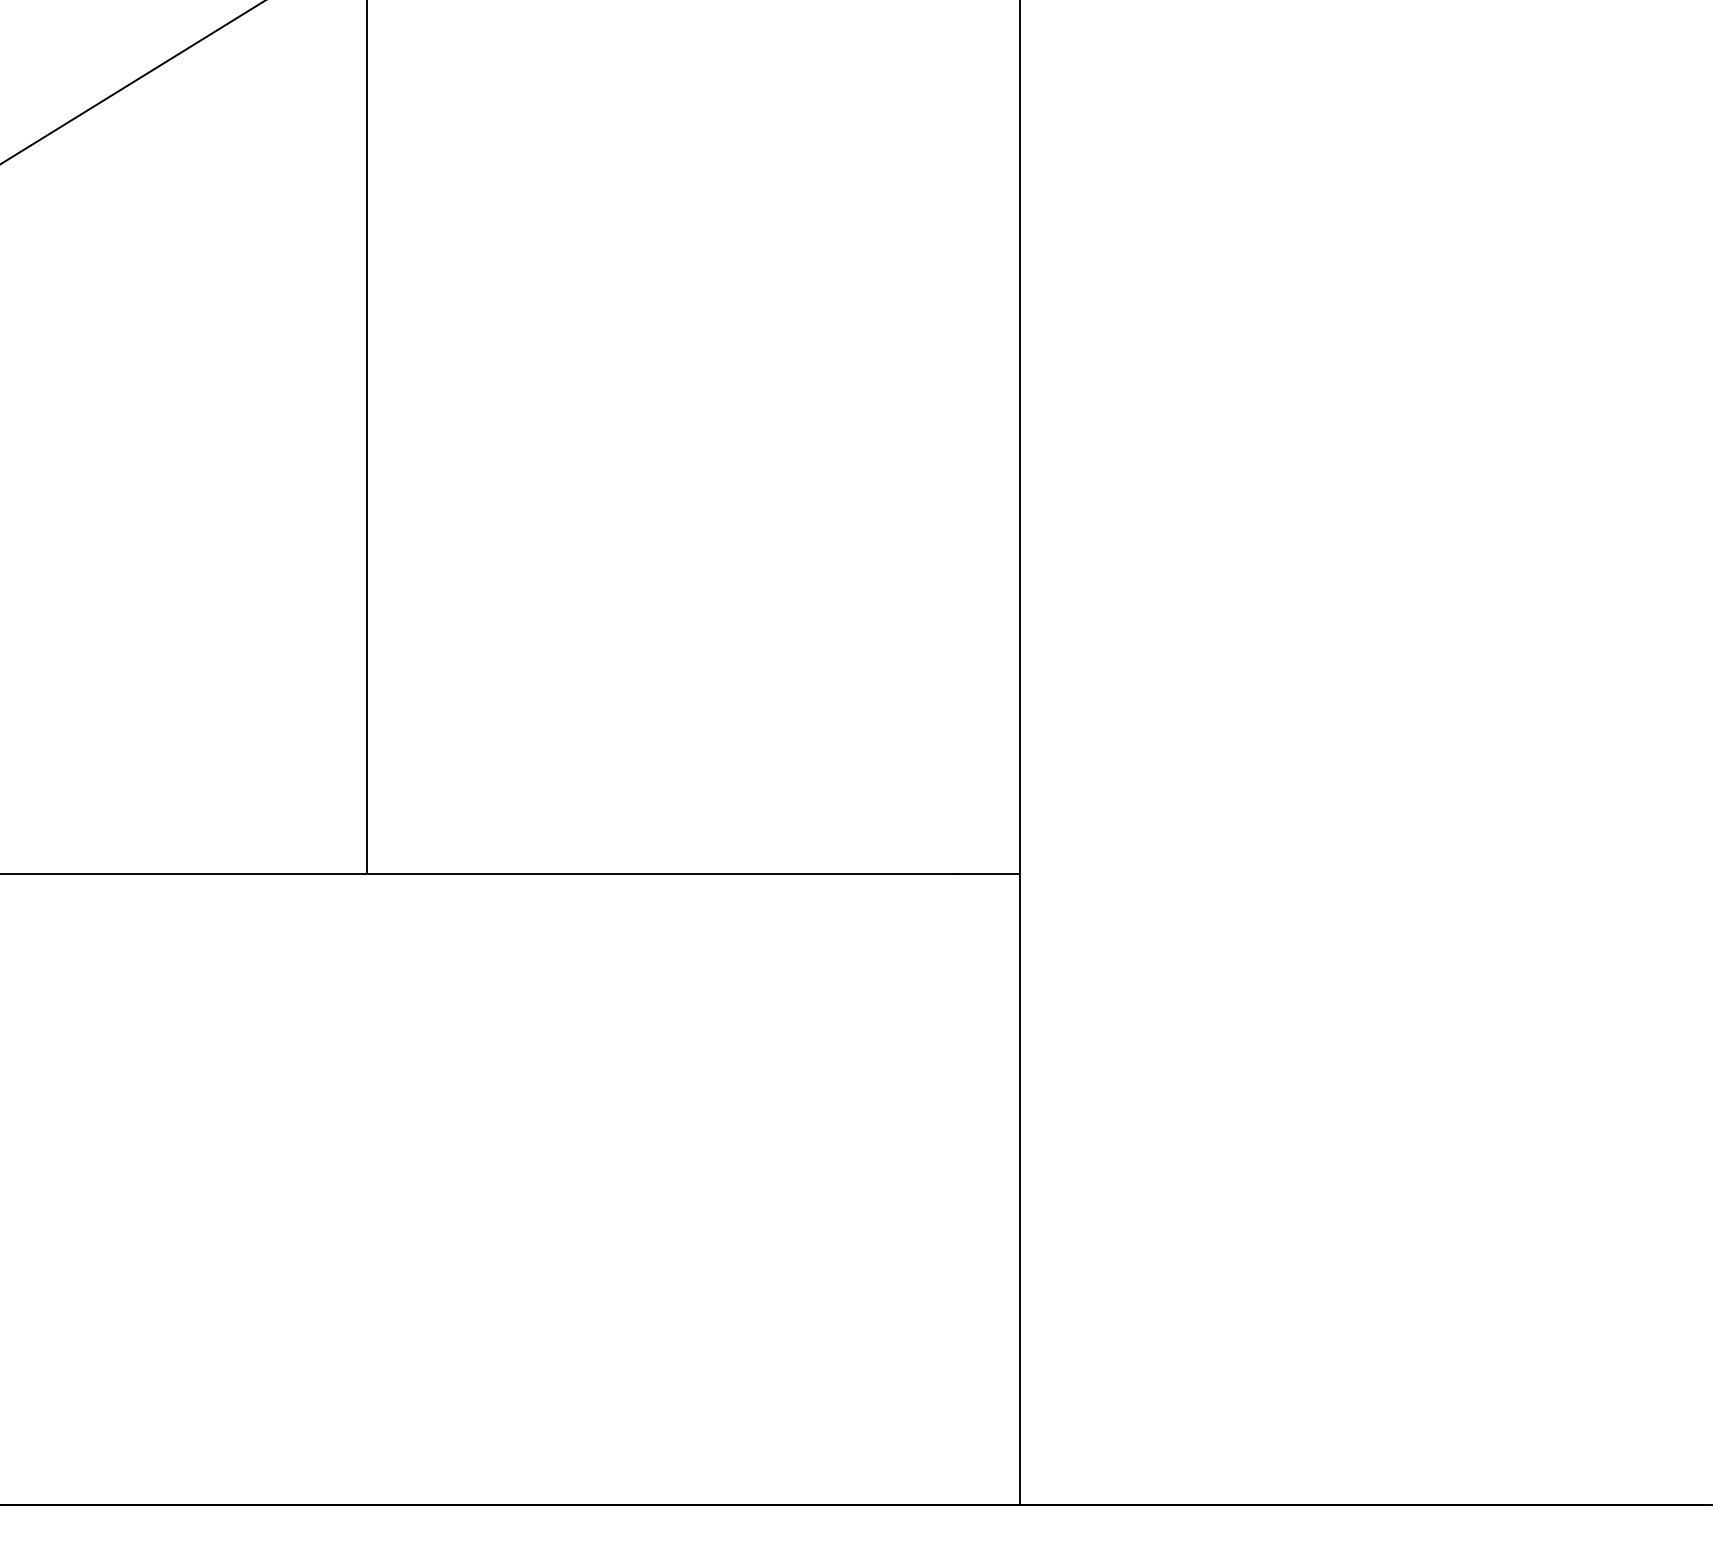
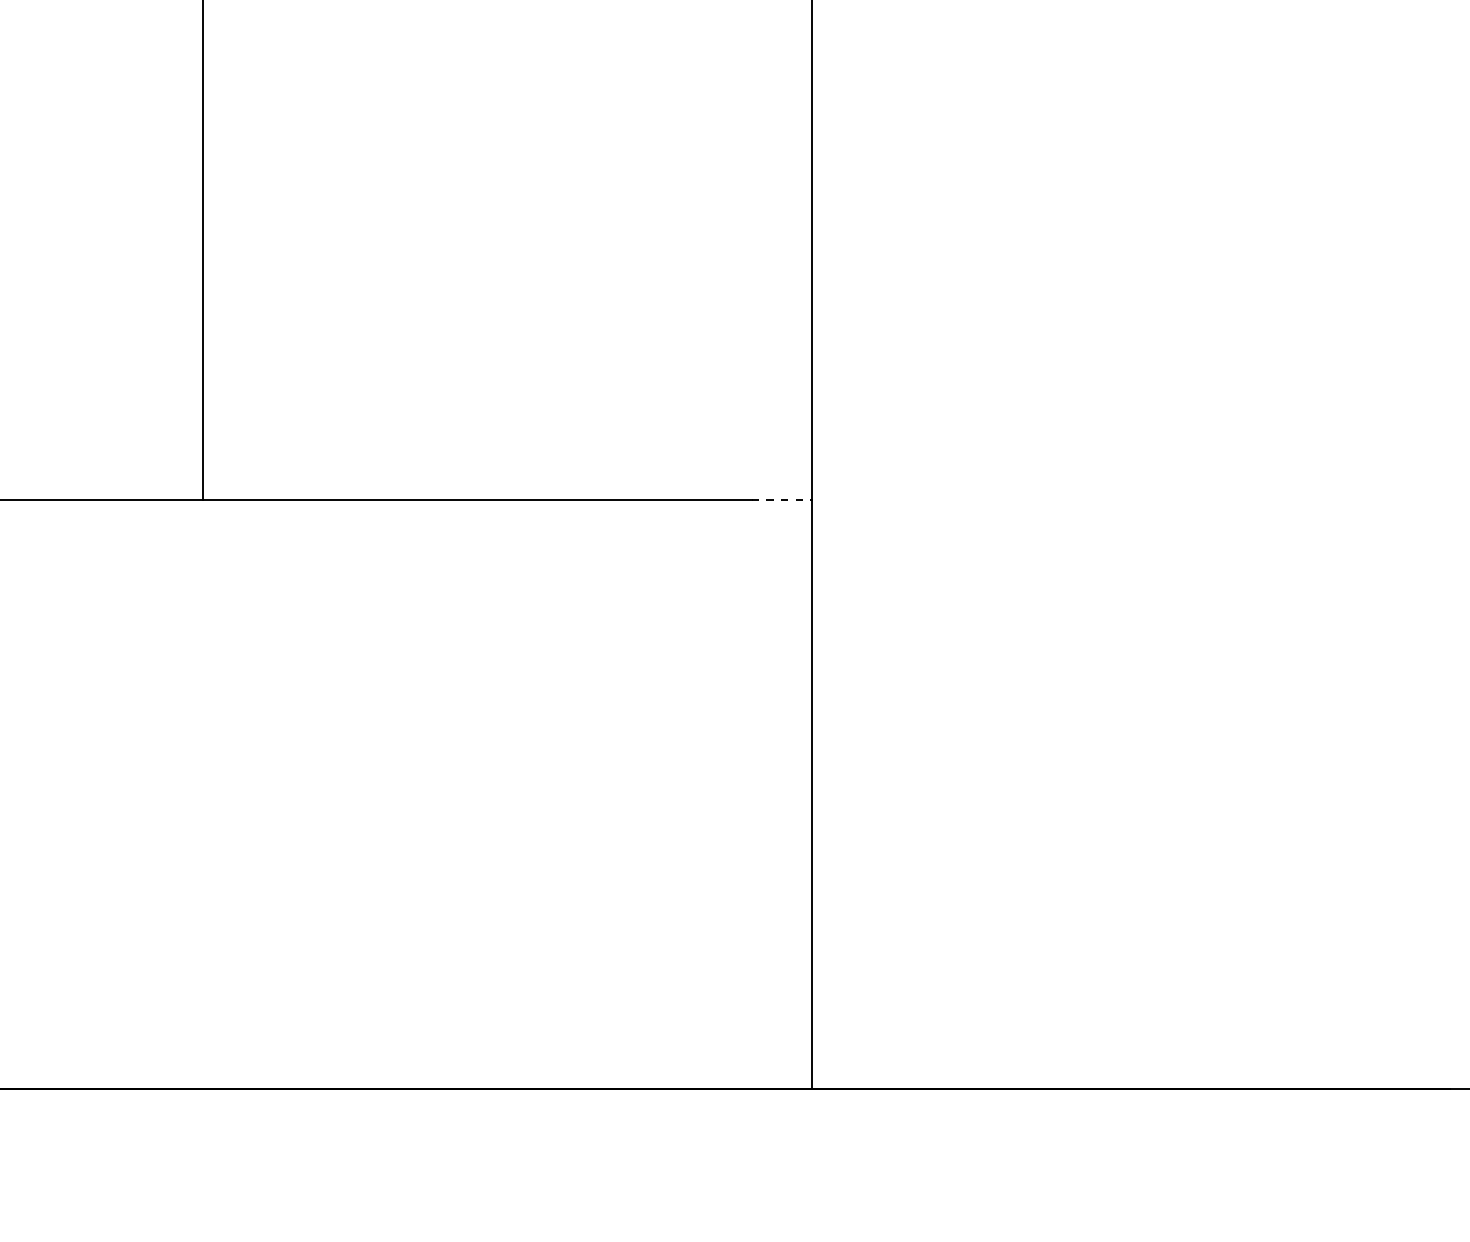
line: (987, 874) -> (781, 500), solid -> dashed

